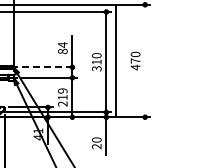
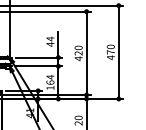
text: (62, 51) -> (50, 44), 84 -> 44
line: (116, 60) -> (119, 51), moved
text: (96, 65) -> (78, 56), 310 -> 420
line: (49, 67) -> (39, 57), dashed -> solid
text: (62, 97) -> (50, 82), 219 -> 164

